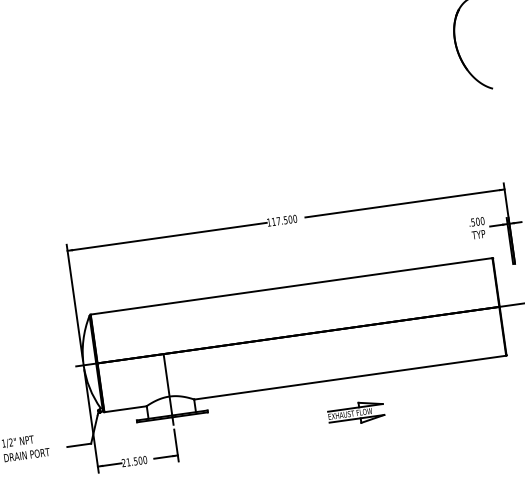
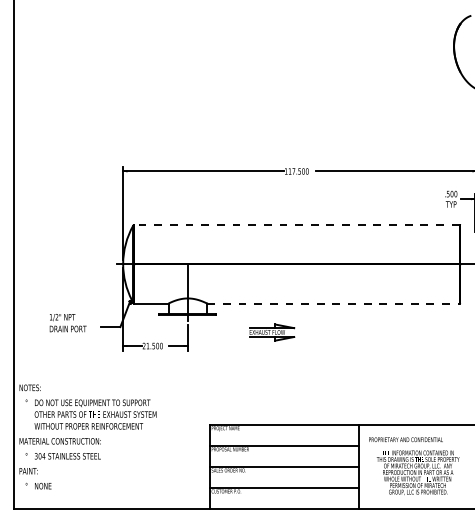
line: (290, 286) -> (296, 224), solid -> dashed
line: (350, 377) -> (333, 303), solid -> dashed
part: (356, 413) -> (272, 332), moved

